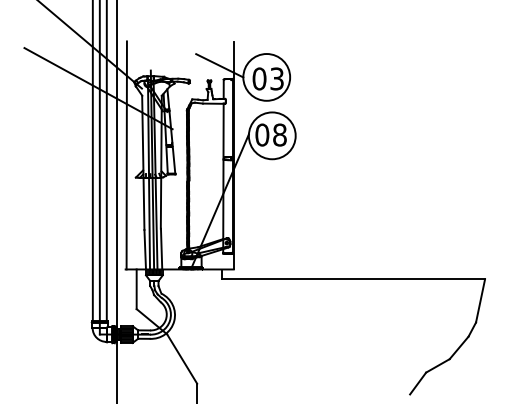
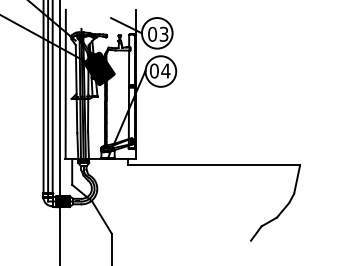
fill: (178, 131) -> (99, 68), added
text: (279, 134) -> (165, 70), 08 -> 04

